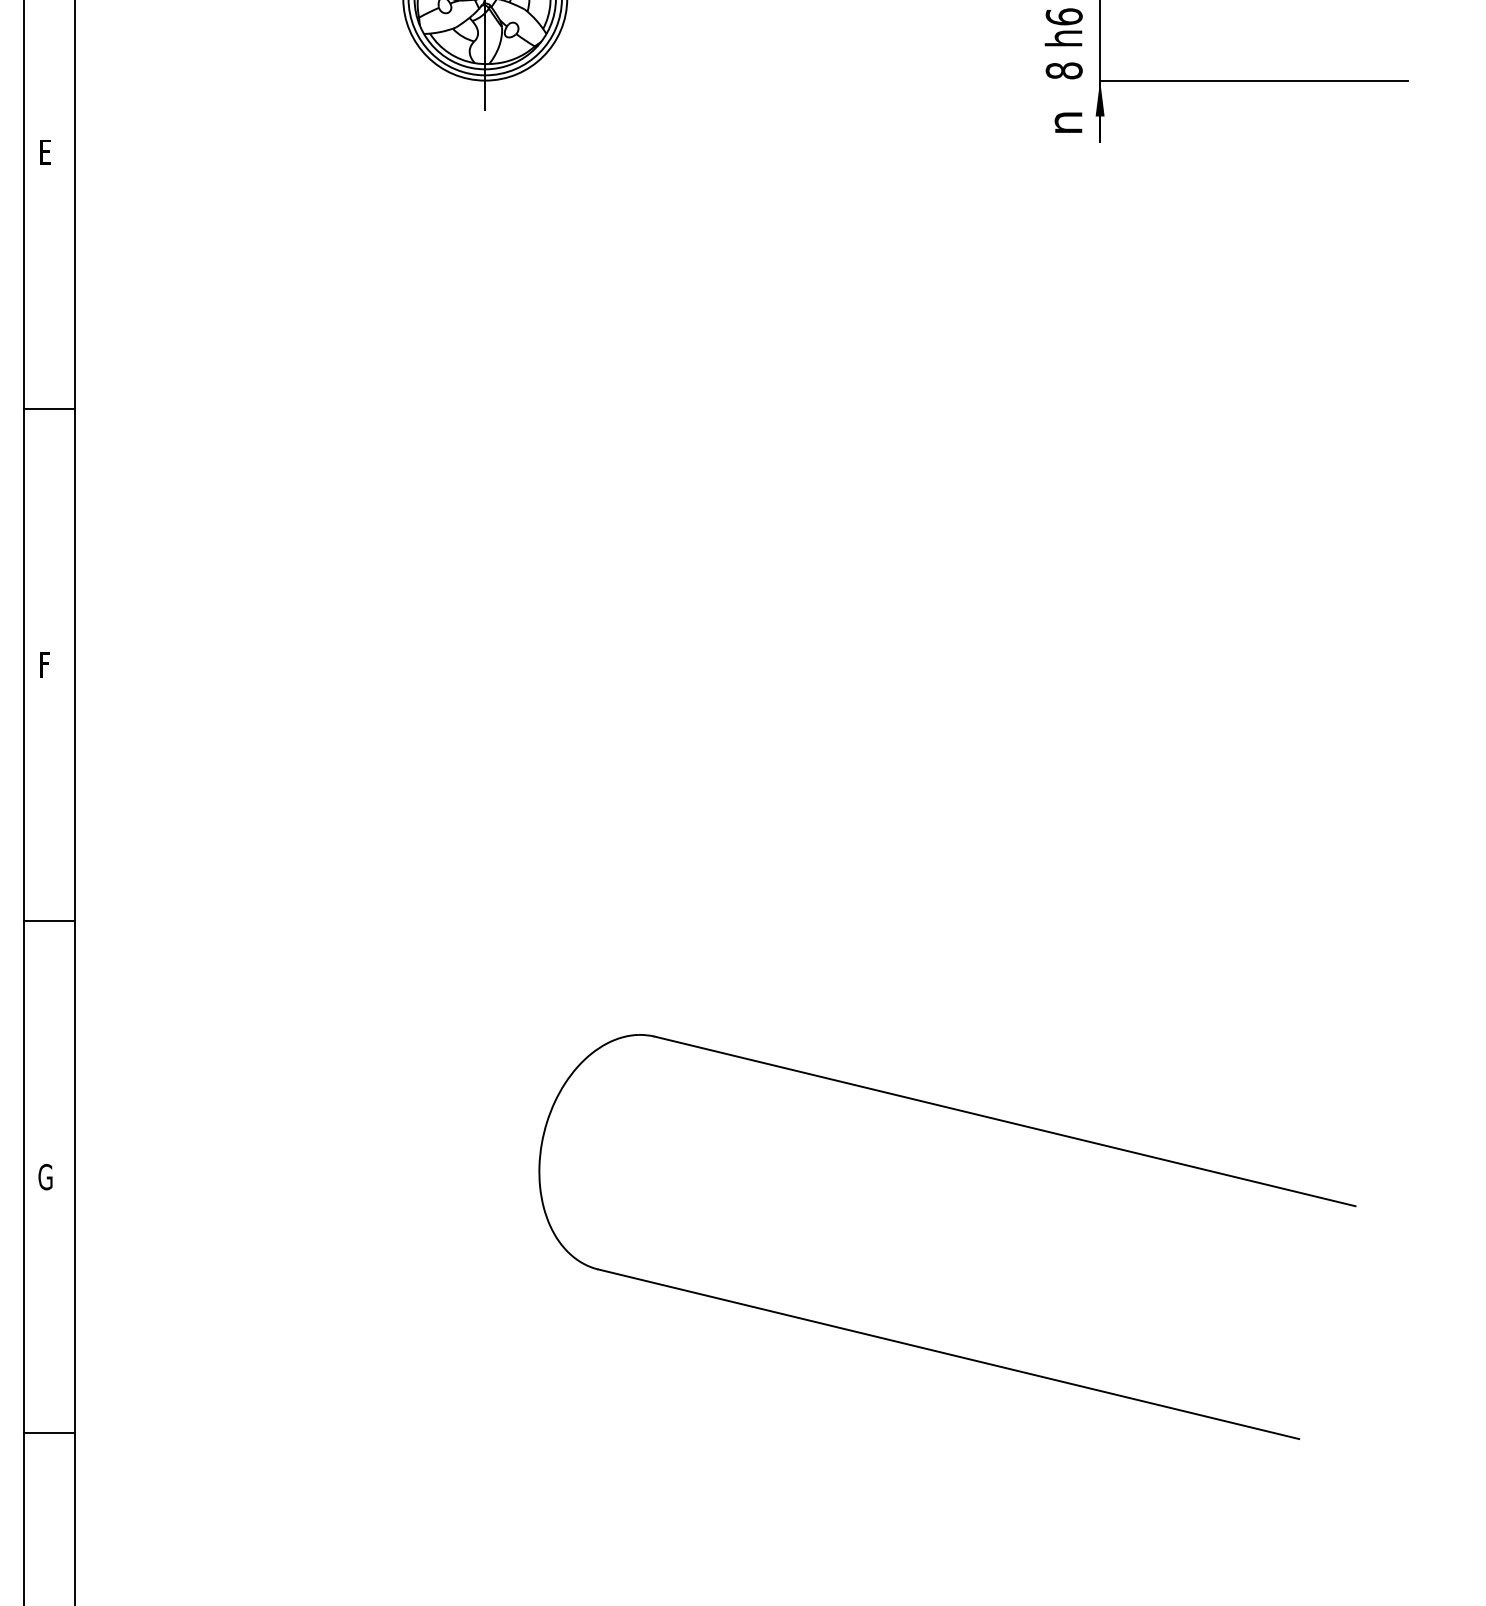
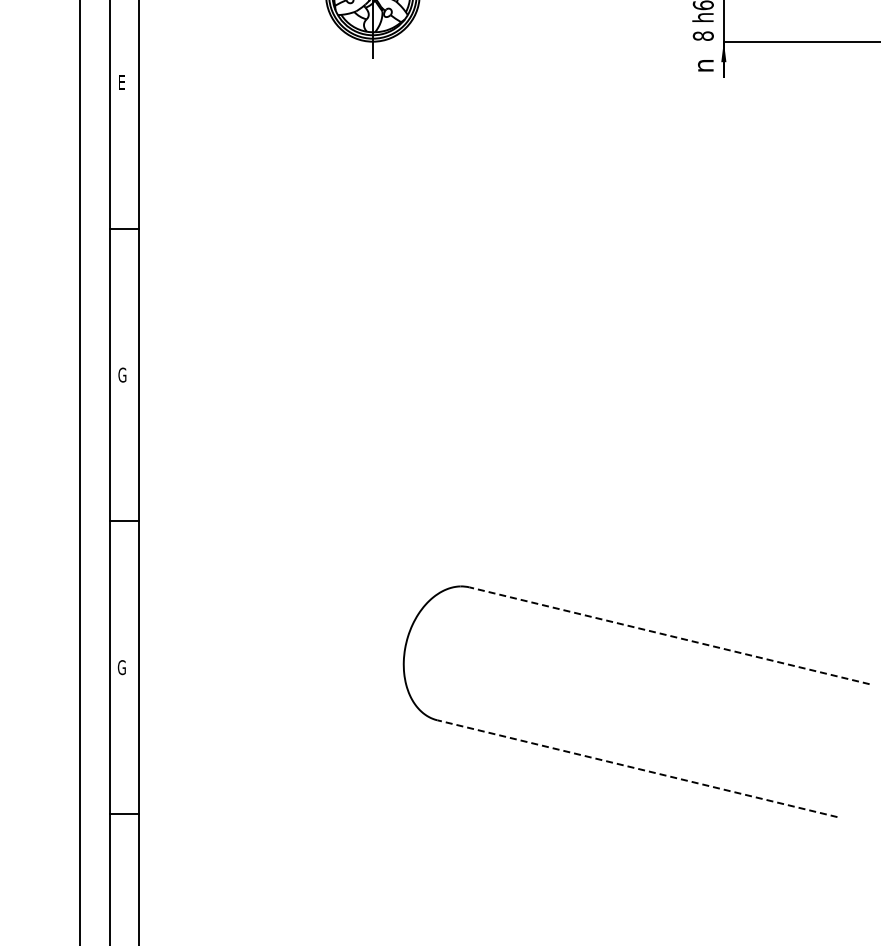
text: (46, 663) -> (122, 374), F -> G
line: (1004, 1120) -> (669, 635), solid -> dashed
line: (948, 1353) -> (637, 768), solid -> dashed

